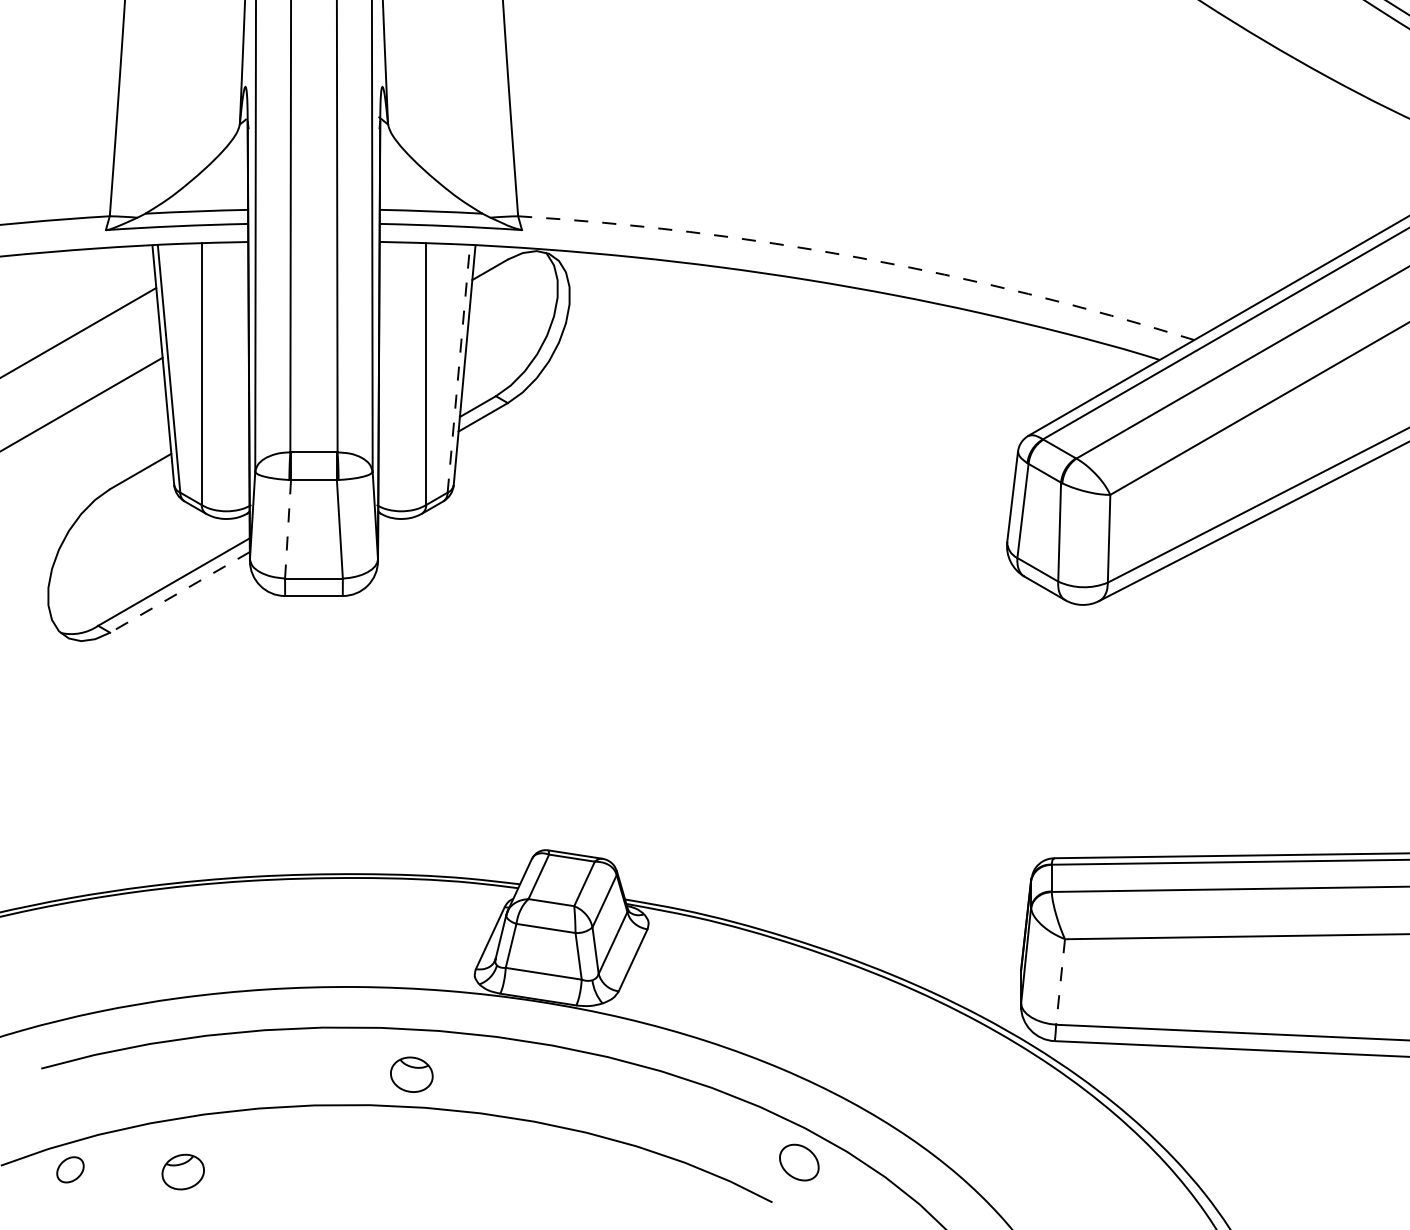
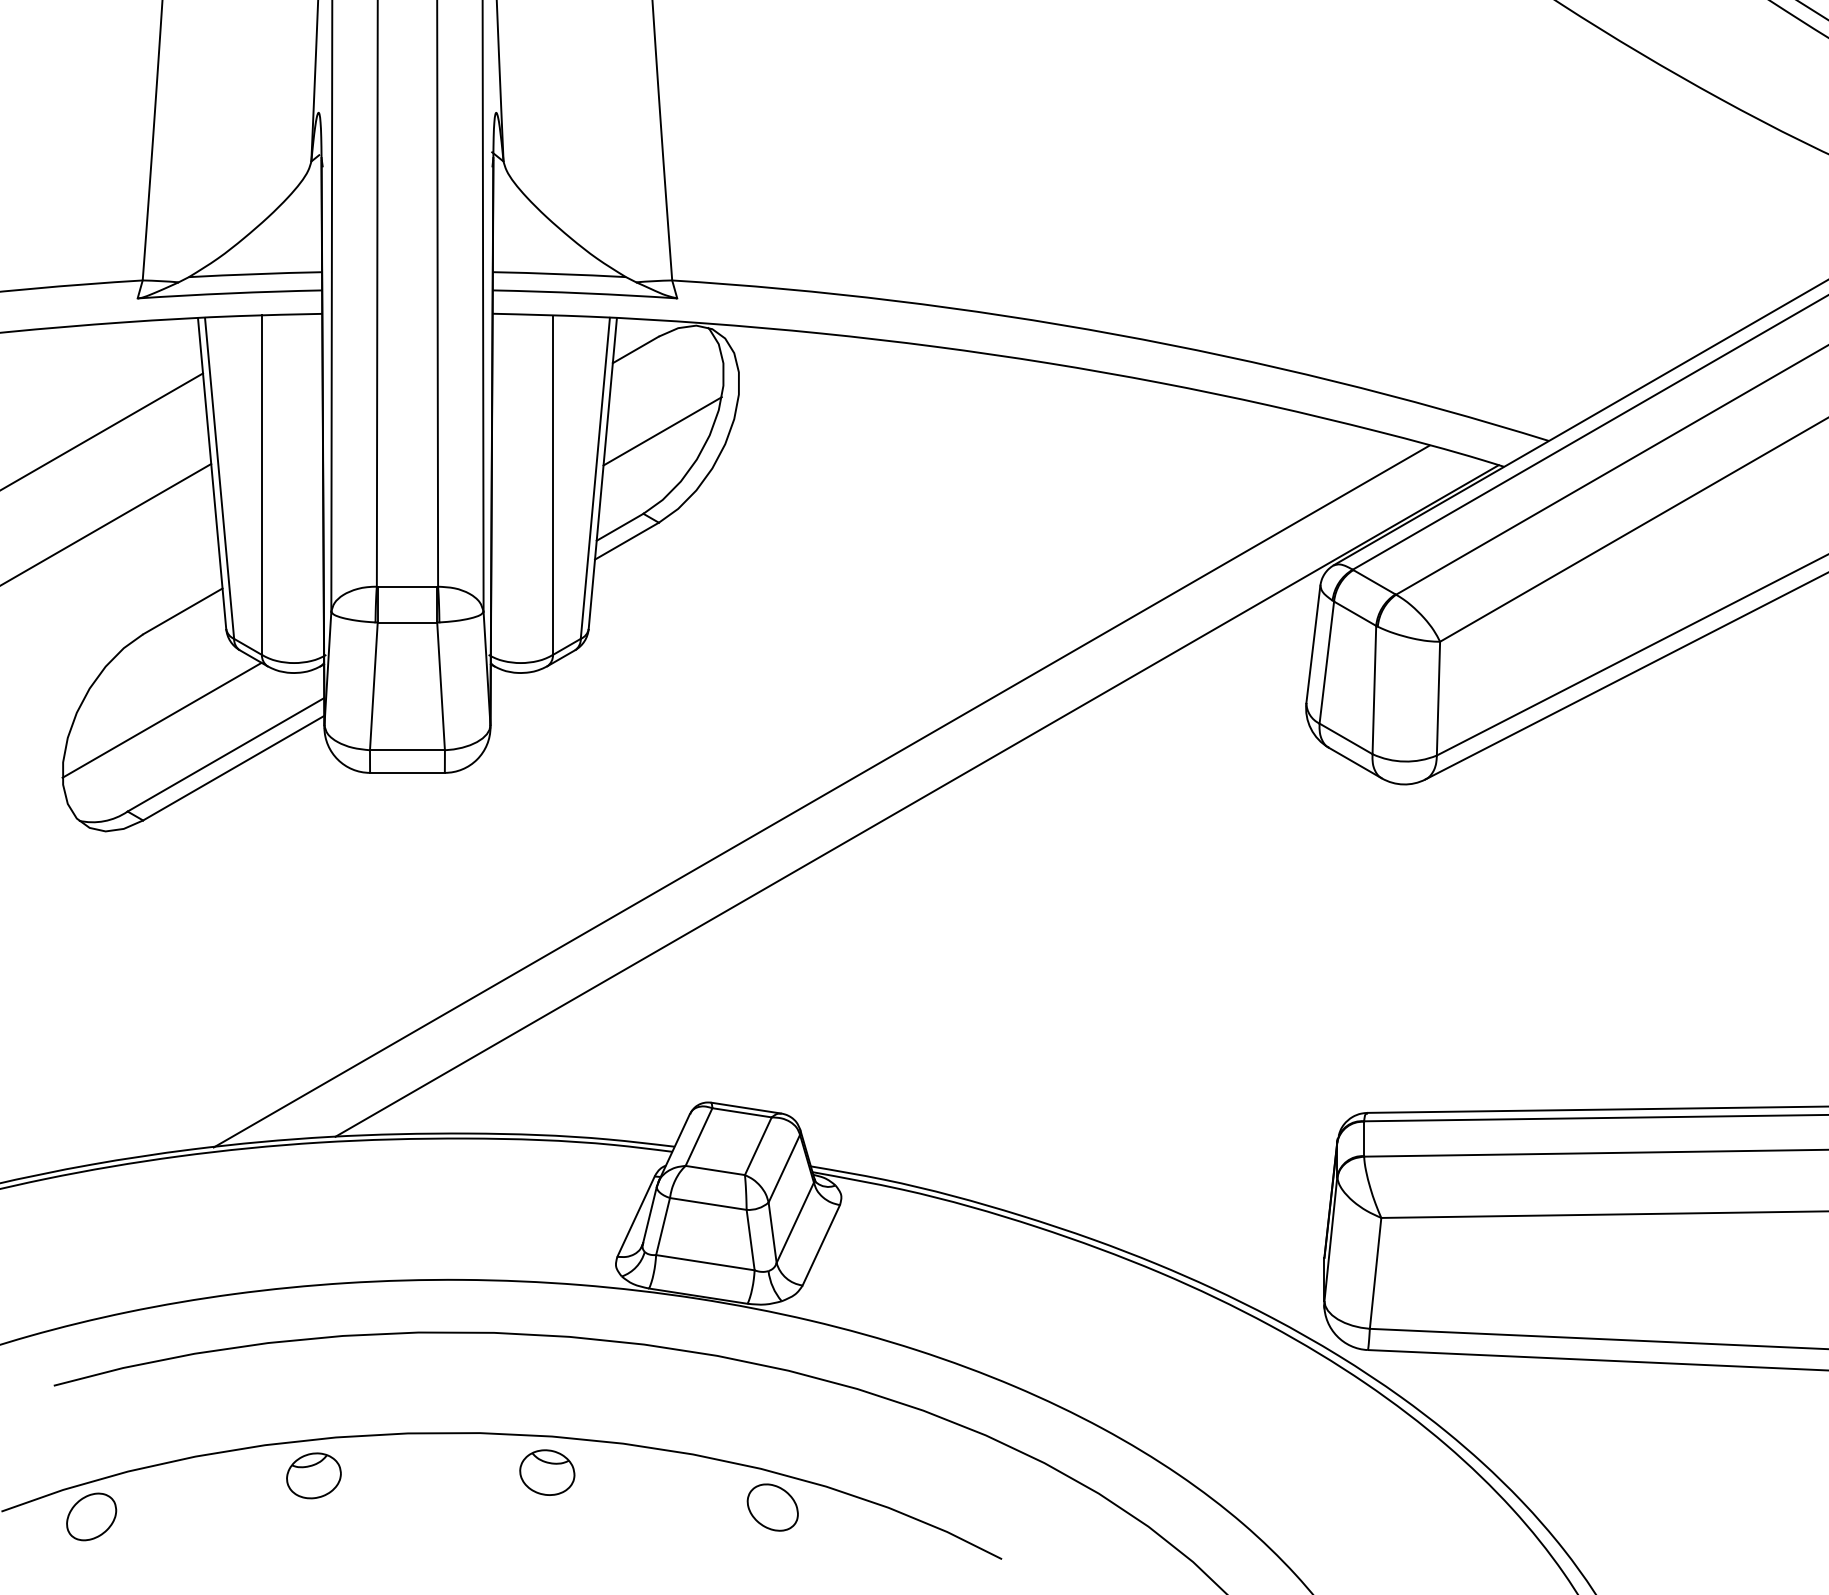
arc: (860, 257) -> (1115, 334), dashed -> solid
line: (510, 332) -> (662, 431), added
line: (458, 368) -> (595, 477), dashed -> solid
line: (287, 529) -> (373, 686), dashed -> solid
line: (124, 554) -> (161, 719), added
line: (179, 592) -> (233, 768), dashed -> solid
line: (633, 614) -> (821, 796), added
line: (706, 617) -> (916, 800), added
line: (1060, 982) -> (1375, 1273), dashed -> solid
part: (411, 1074) -> (547, 1472), moved
part: (799, 1162) -> (772, 1507), moved
part: (70, 1169) -> (91, 1516), size x1.43
part: (182, 1171) -> (313, 1475), moved

